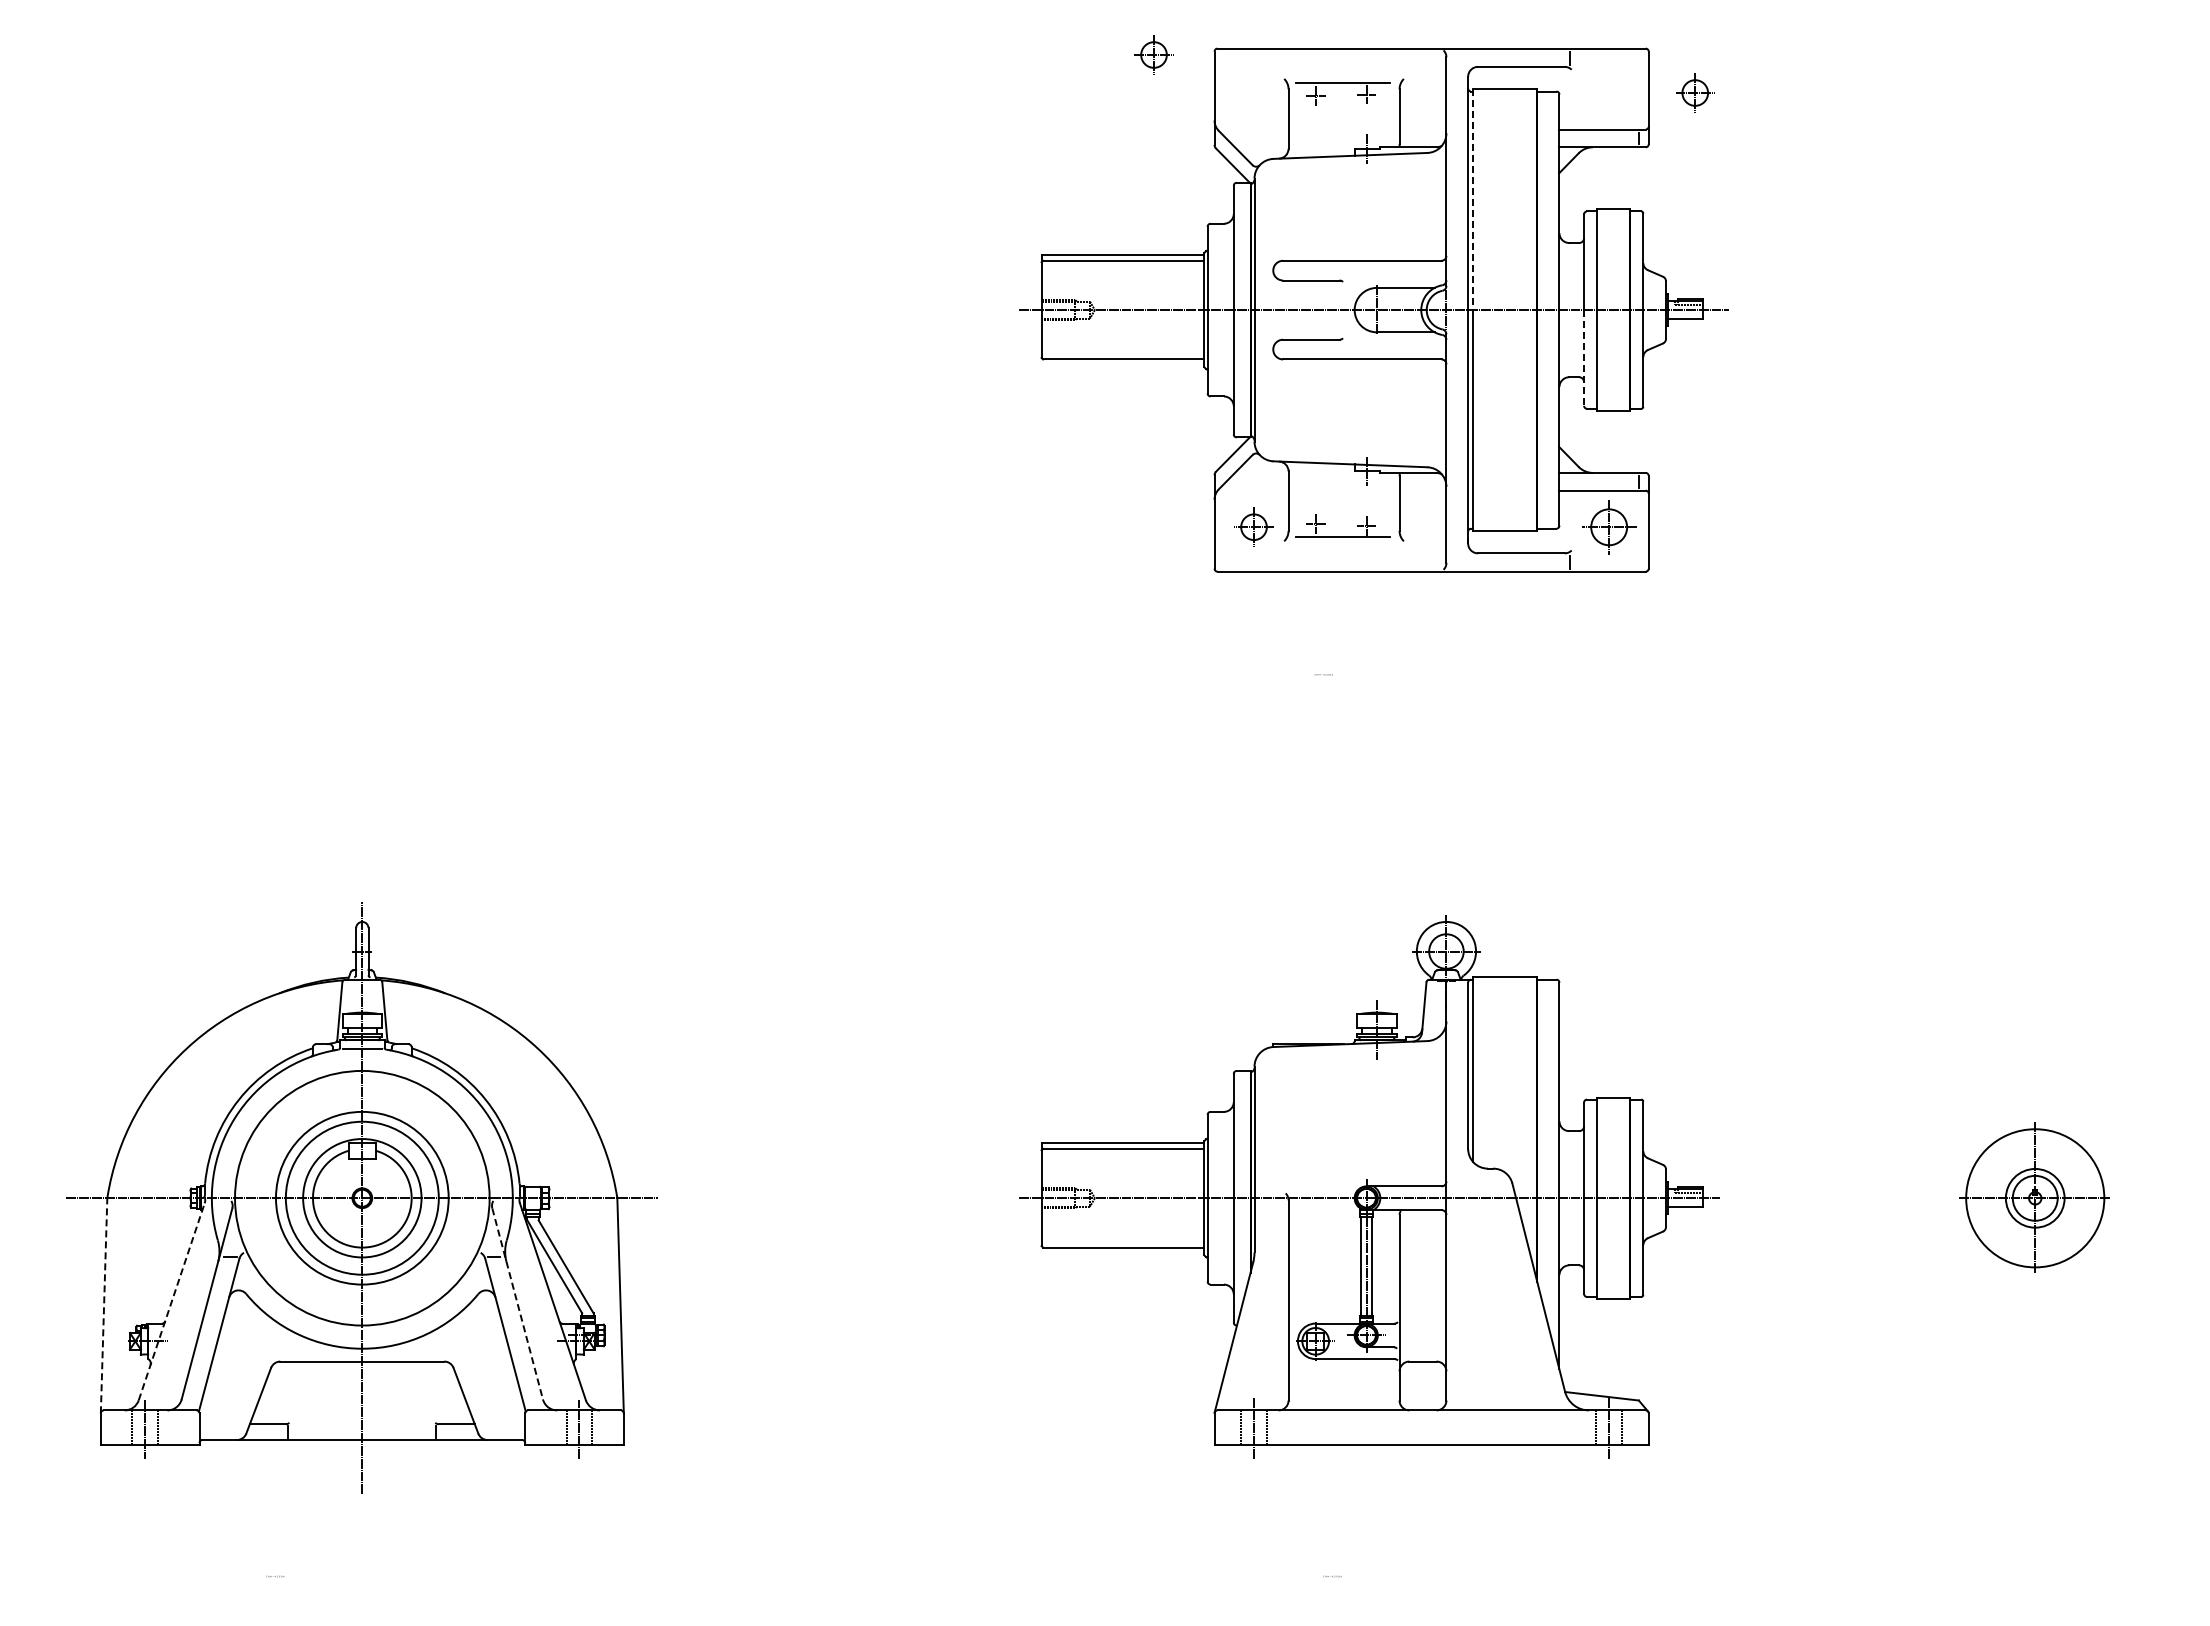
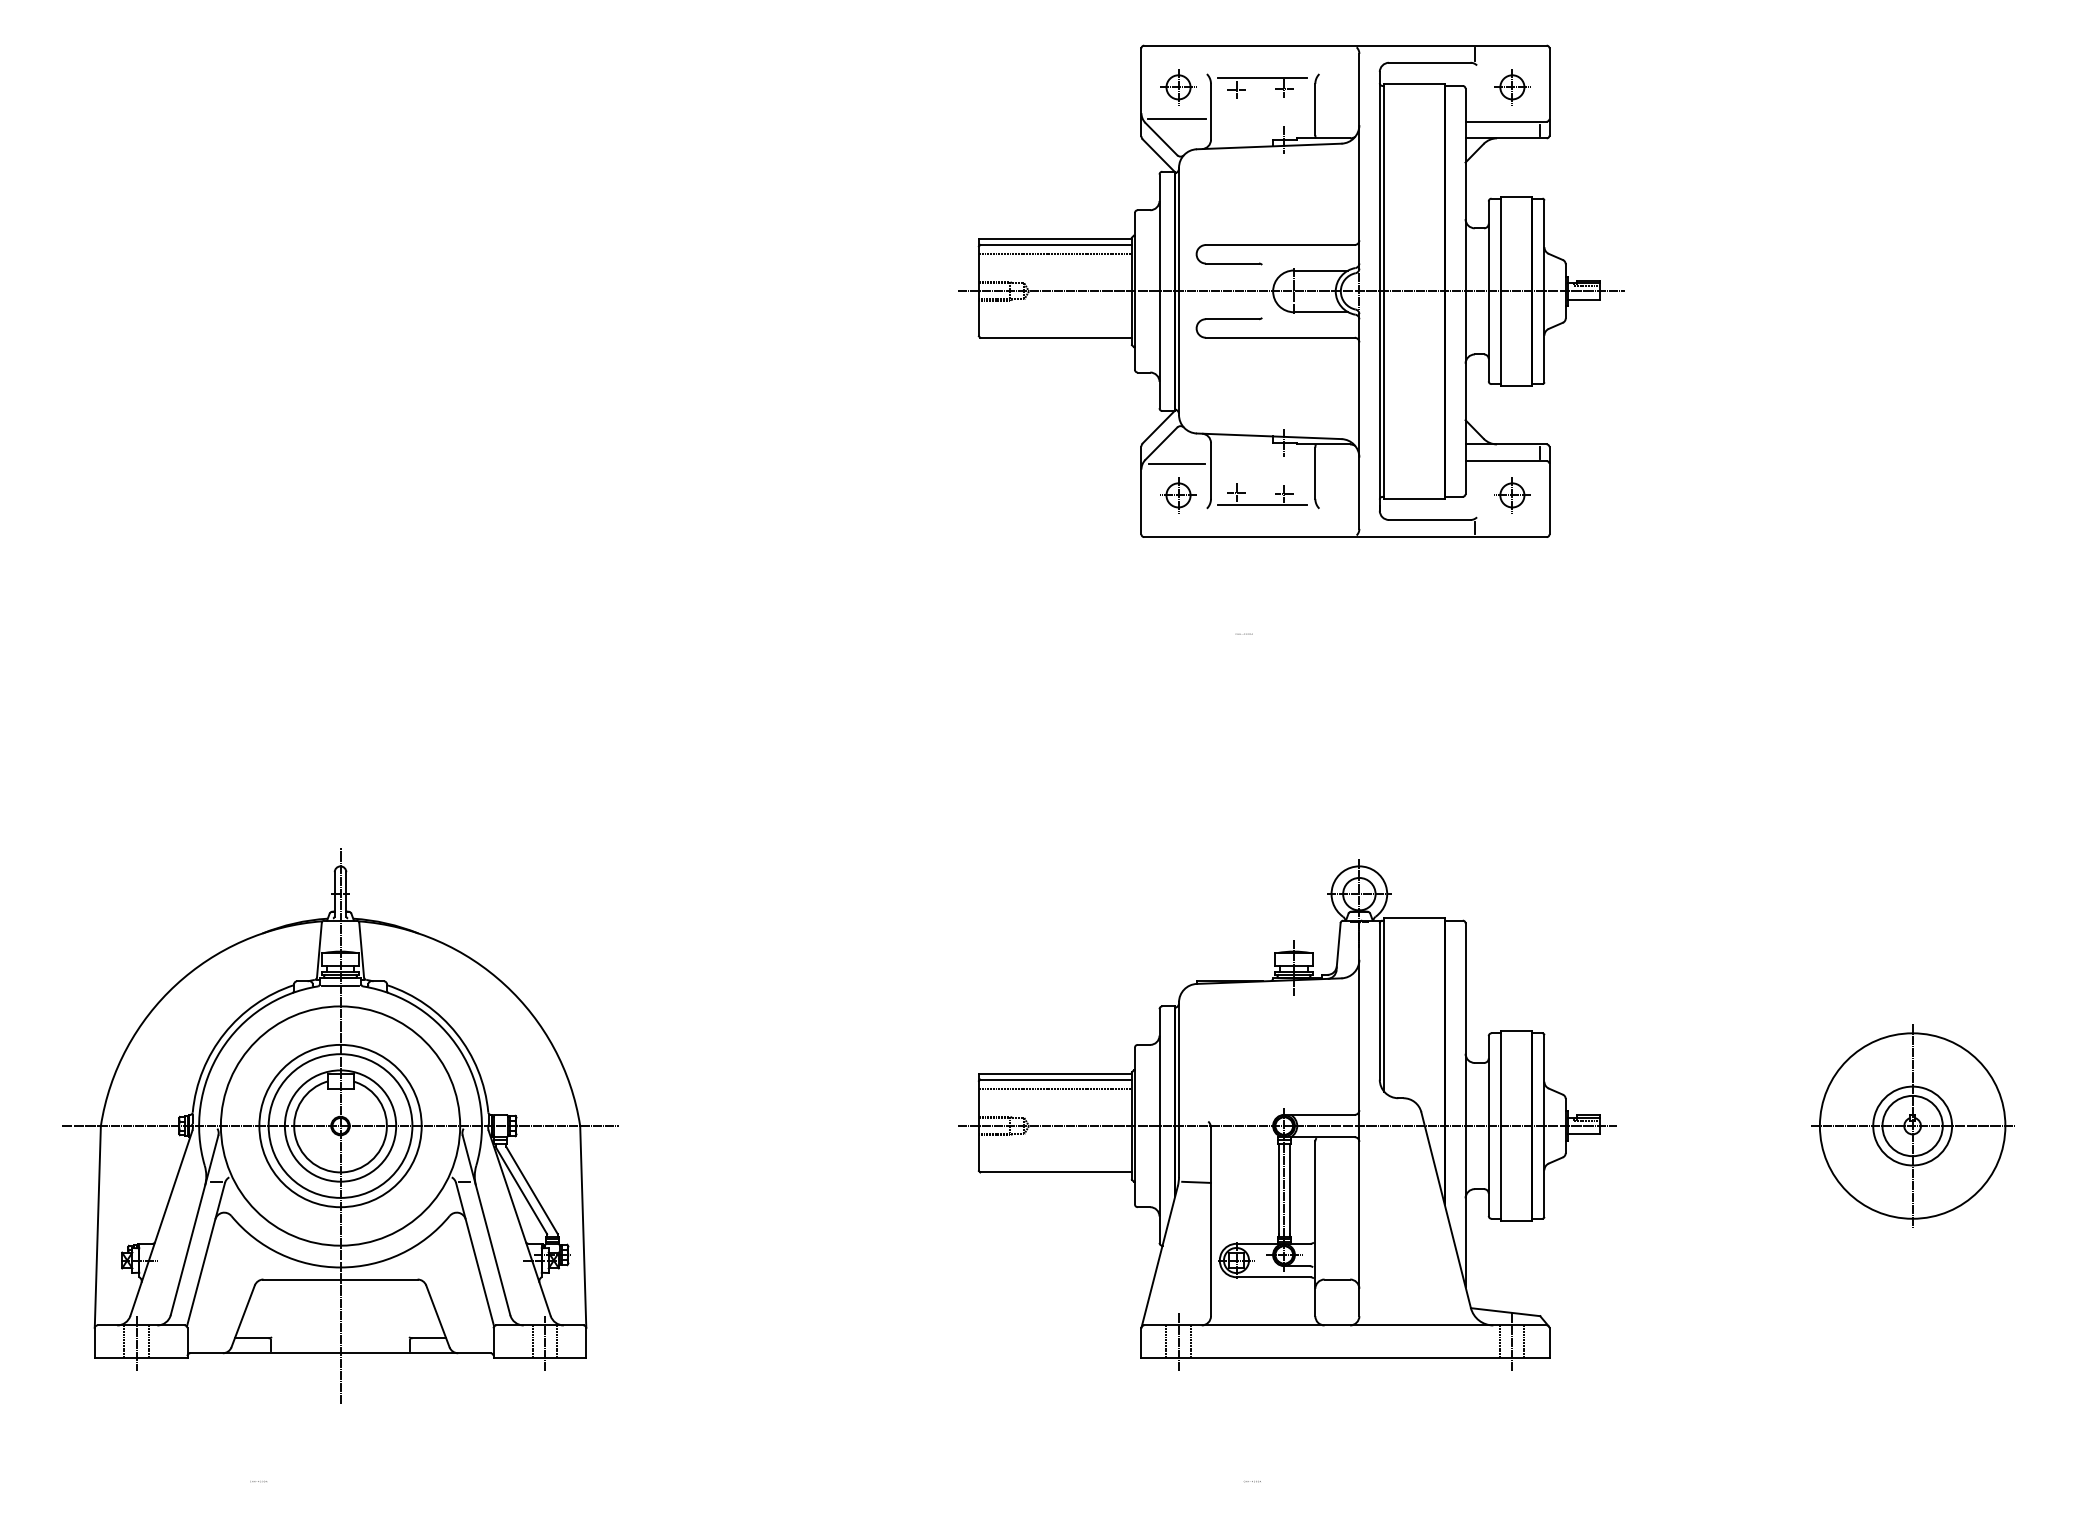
part: (1153, 54) -> (1178, 86), moved
part: (1695, 92) -> (1512, 86), moved
line: (1252, 126) -> (1177, 118), added
line: (1473, 199) -> (1384, 187), dashed -> solid
line: (1122, 270) -> (1054, 254), added
line: (1584, 357) -> (1489, 335), dashed -> solid
line: (1251, 493) -> (1176, 463), added
part: (1609, 526) -> (1512, 494), size x0.71
line: (1122, 1158) -> (1054, 1088), added
part: (2035, 1198) -> (1912, 1126), size x1.43
line: (1272, 1257) -> (1195, 1181), added
line: (171, 1301) -> (161, 1223), dashed -> solid
line: (517, 1303) -> (486, 1224), dashed -> solid
line: (104, 1305) -> (98, 1226), dashed -> solid

